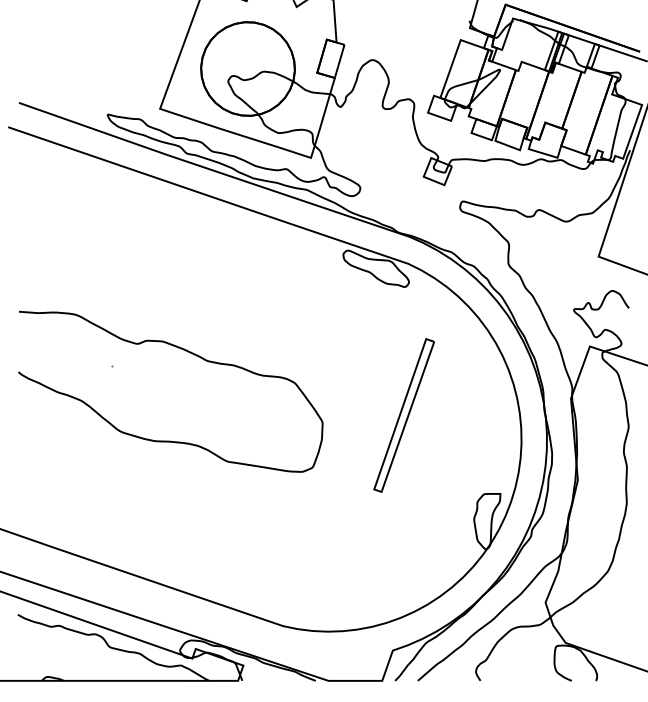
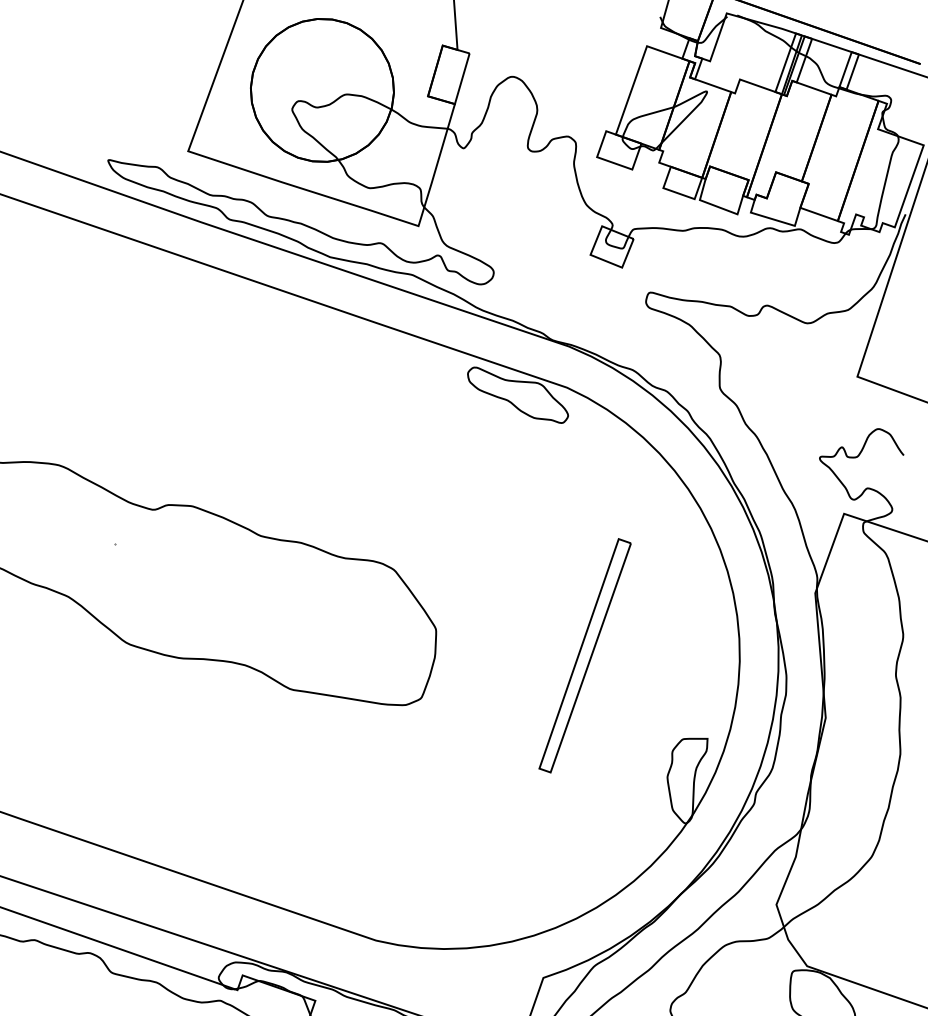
part: (403, 415) -> (584, 655), moved

